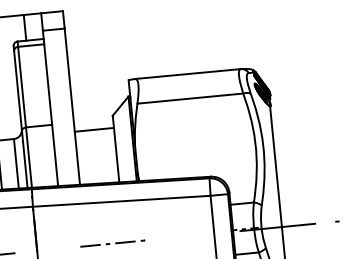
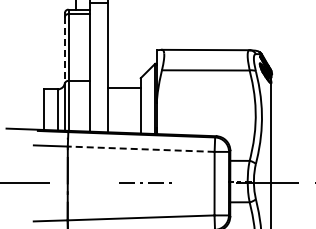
line: (17, 92) -> (64, 51), solid -> dashed
line: (120, 201) -> (140, 149), solid -> dashed
line: (109, 243) -> (142, 182), moved

